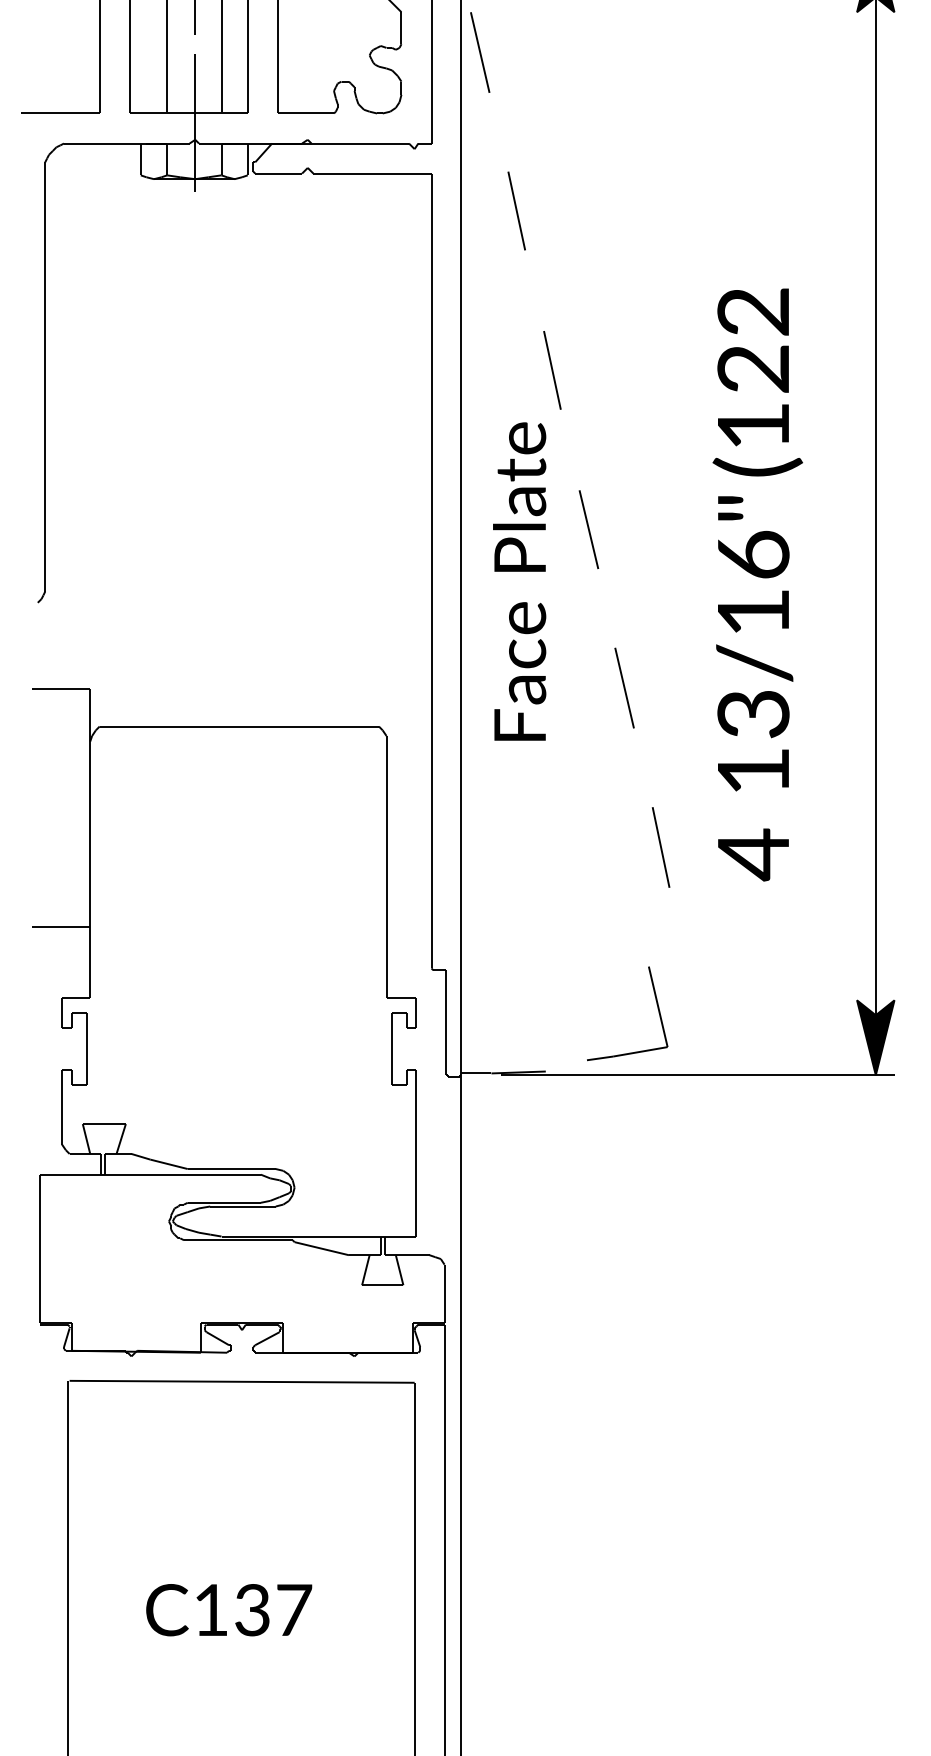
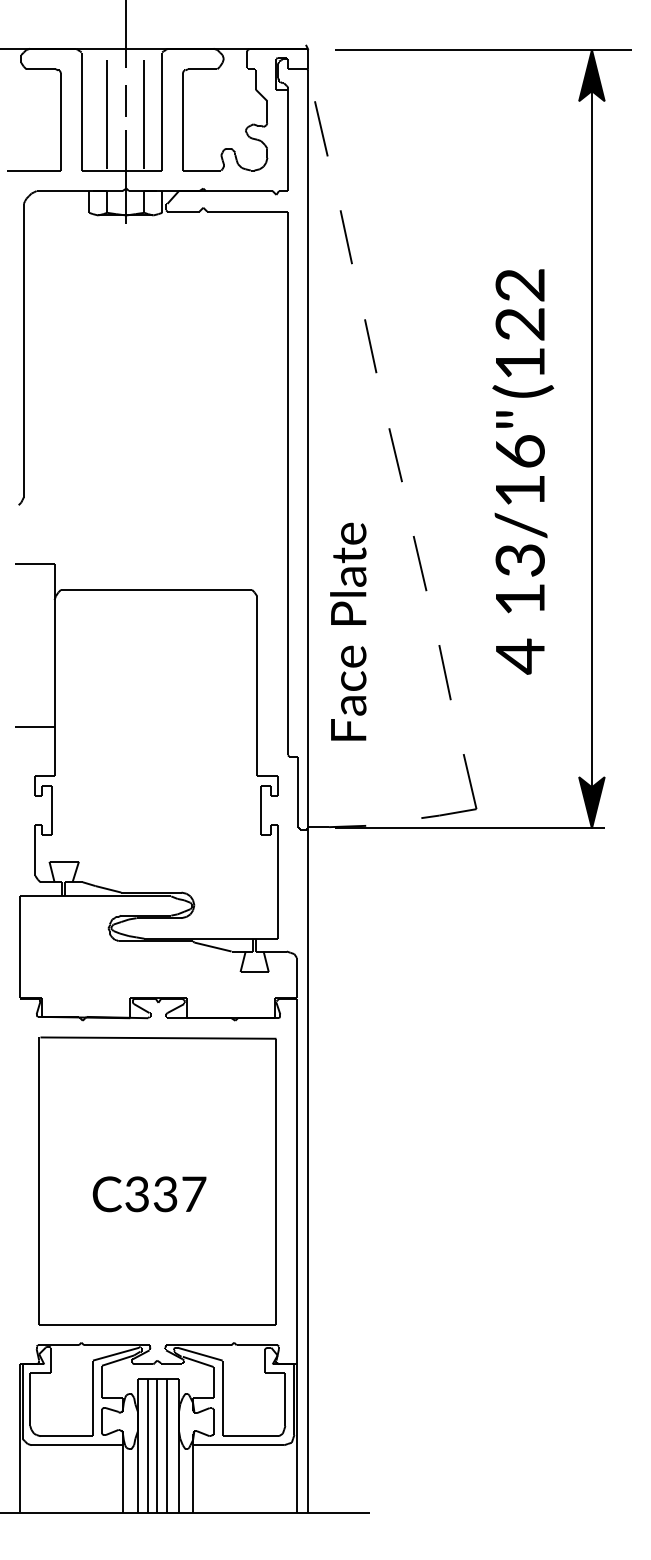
text: (519, 581) -> (348, 631), moved
text: (758, 584) -> (523, 471), moved
part: (655, 1005) -> (468, 780), moved
text: (210, 1610) -> (136, 1194), C137 -> C337

